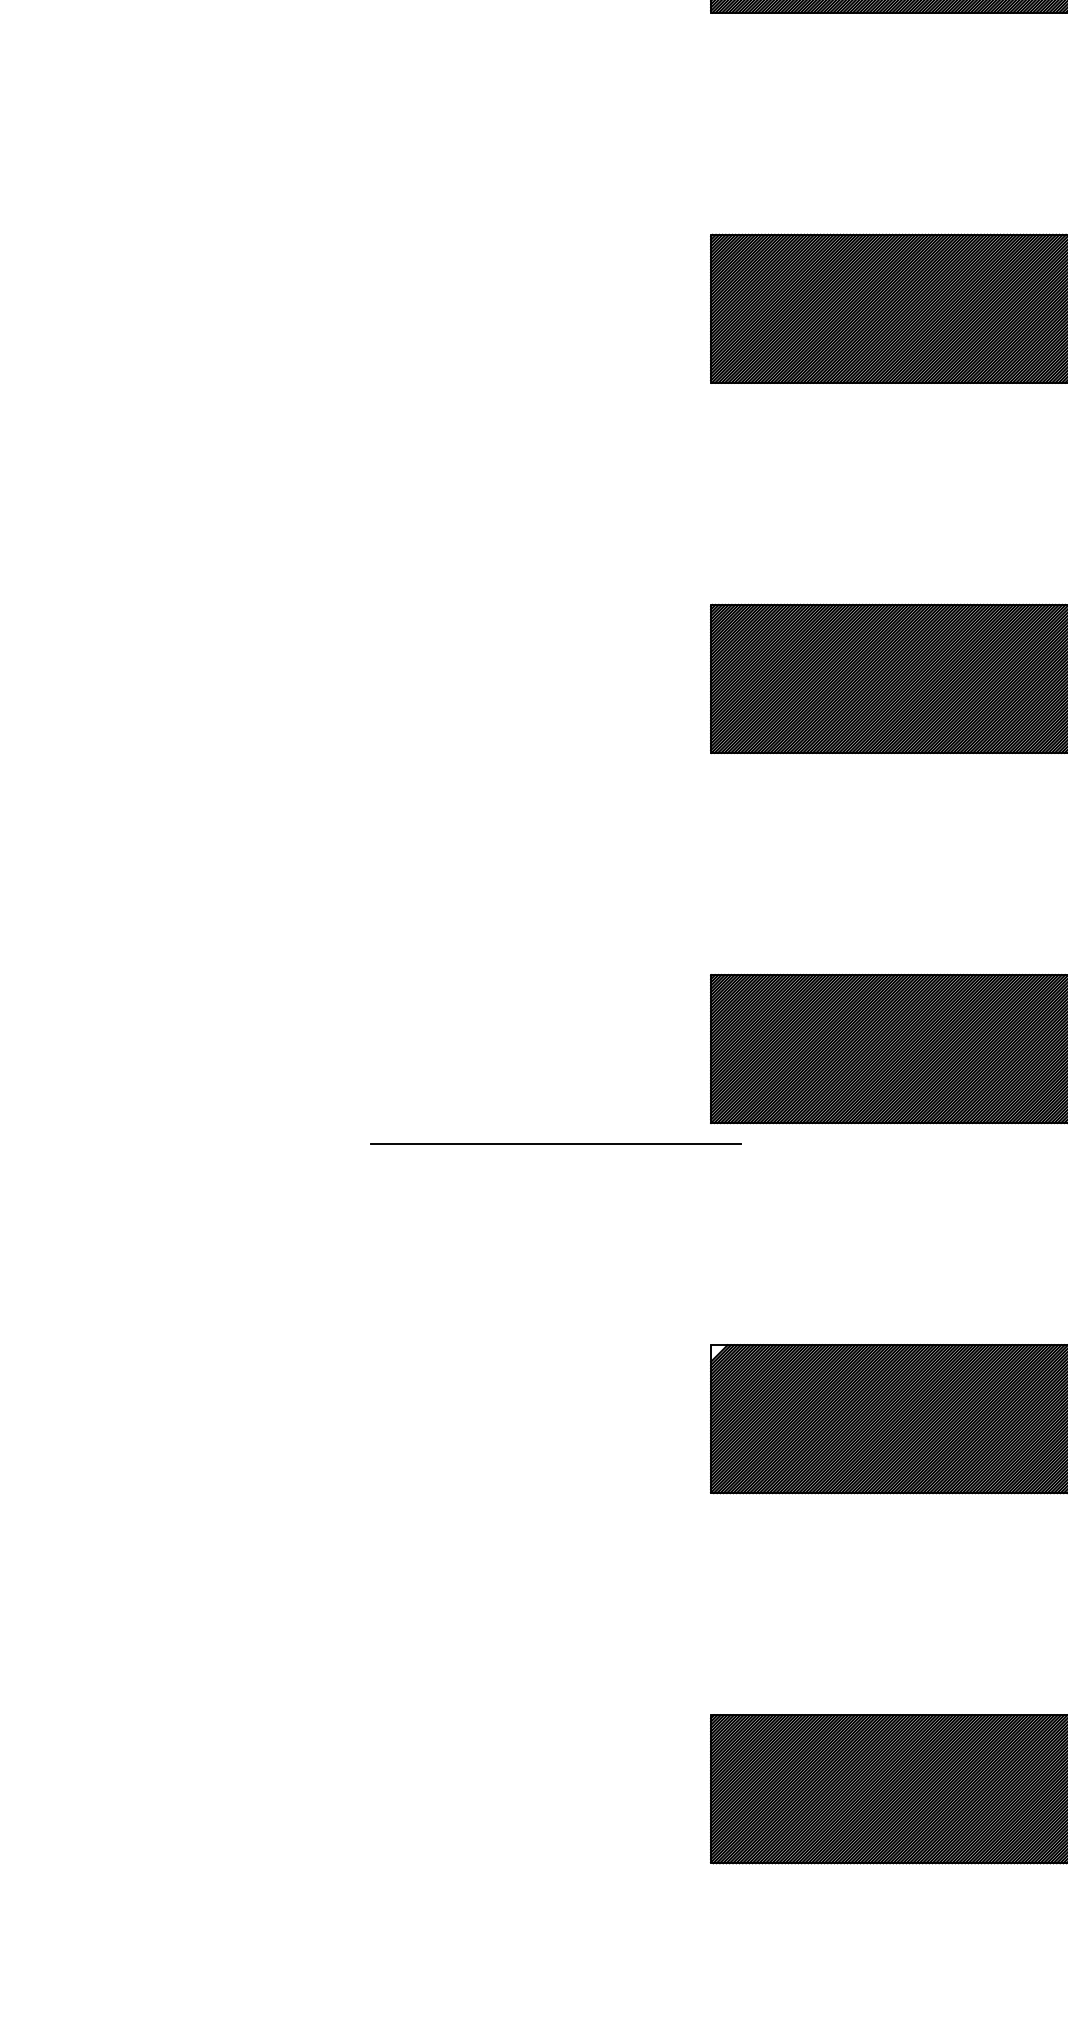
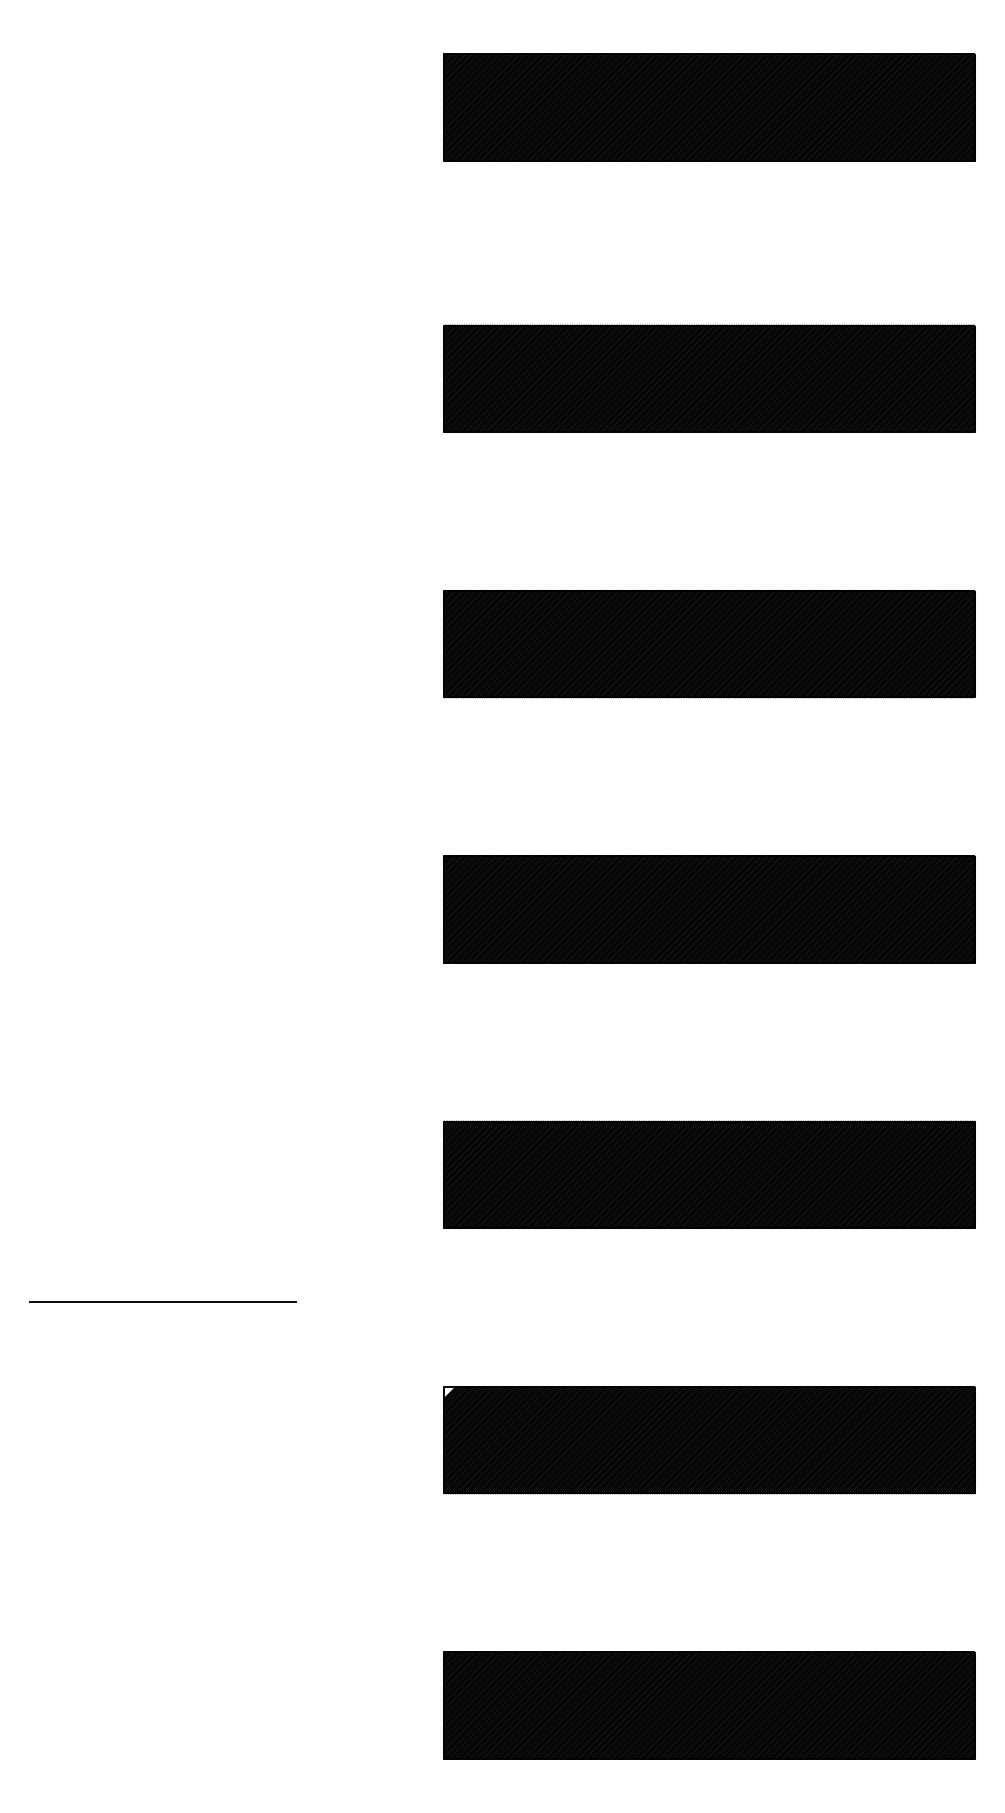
line: (555, 1143) -> (162, 1301), moved

